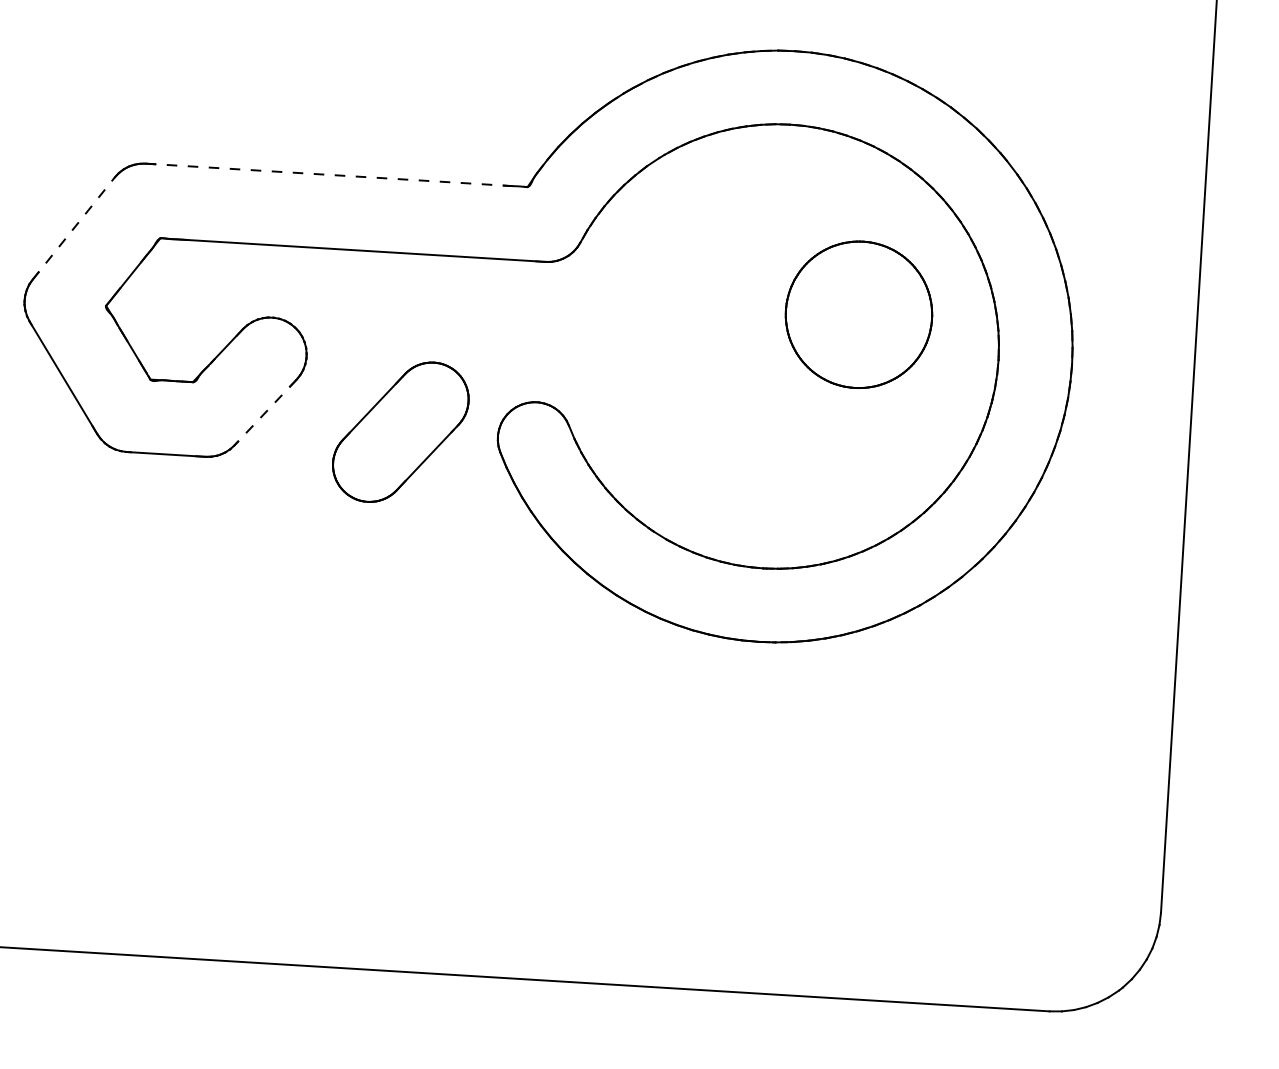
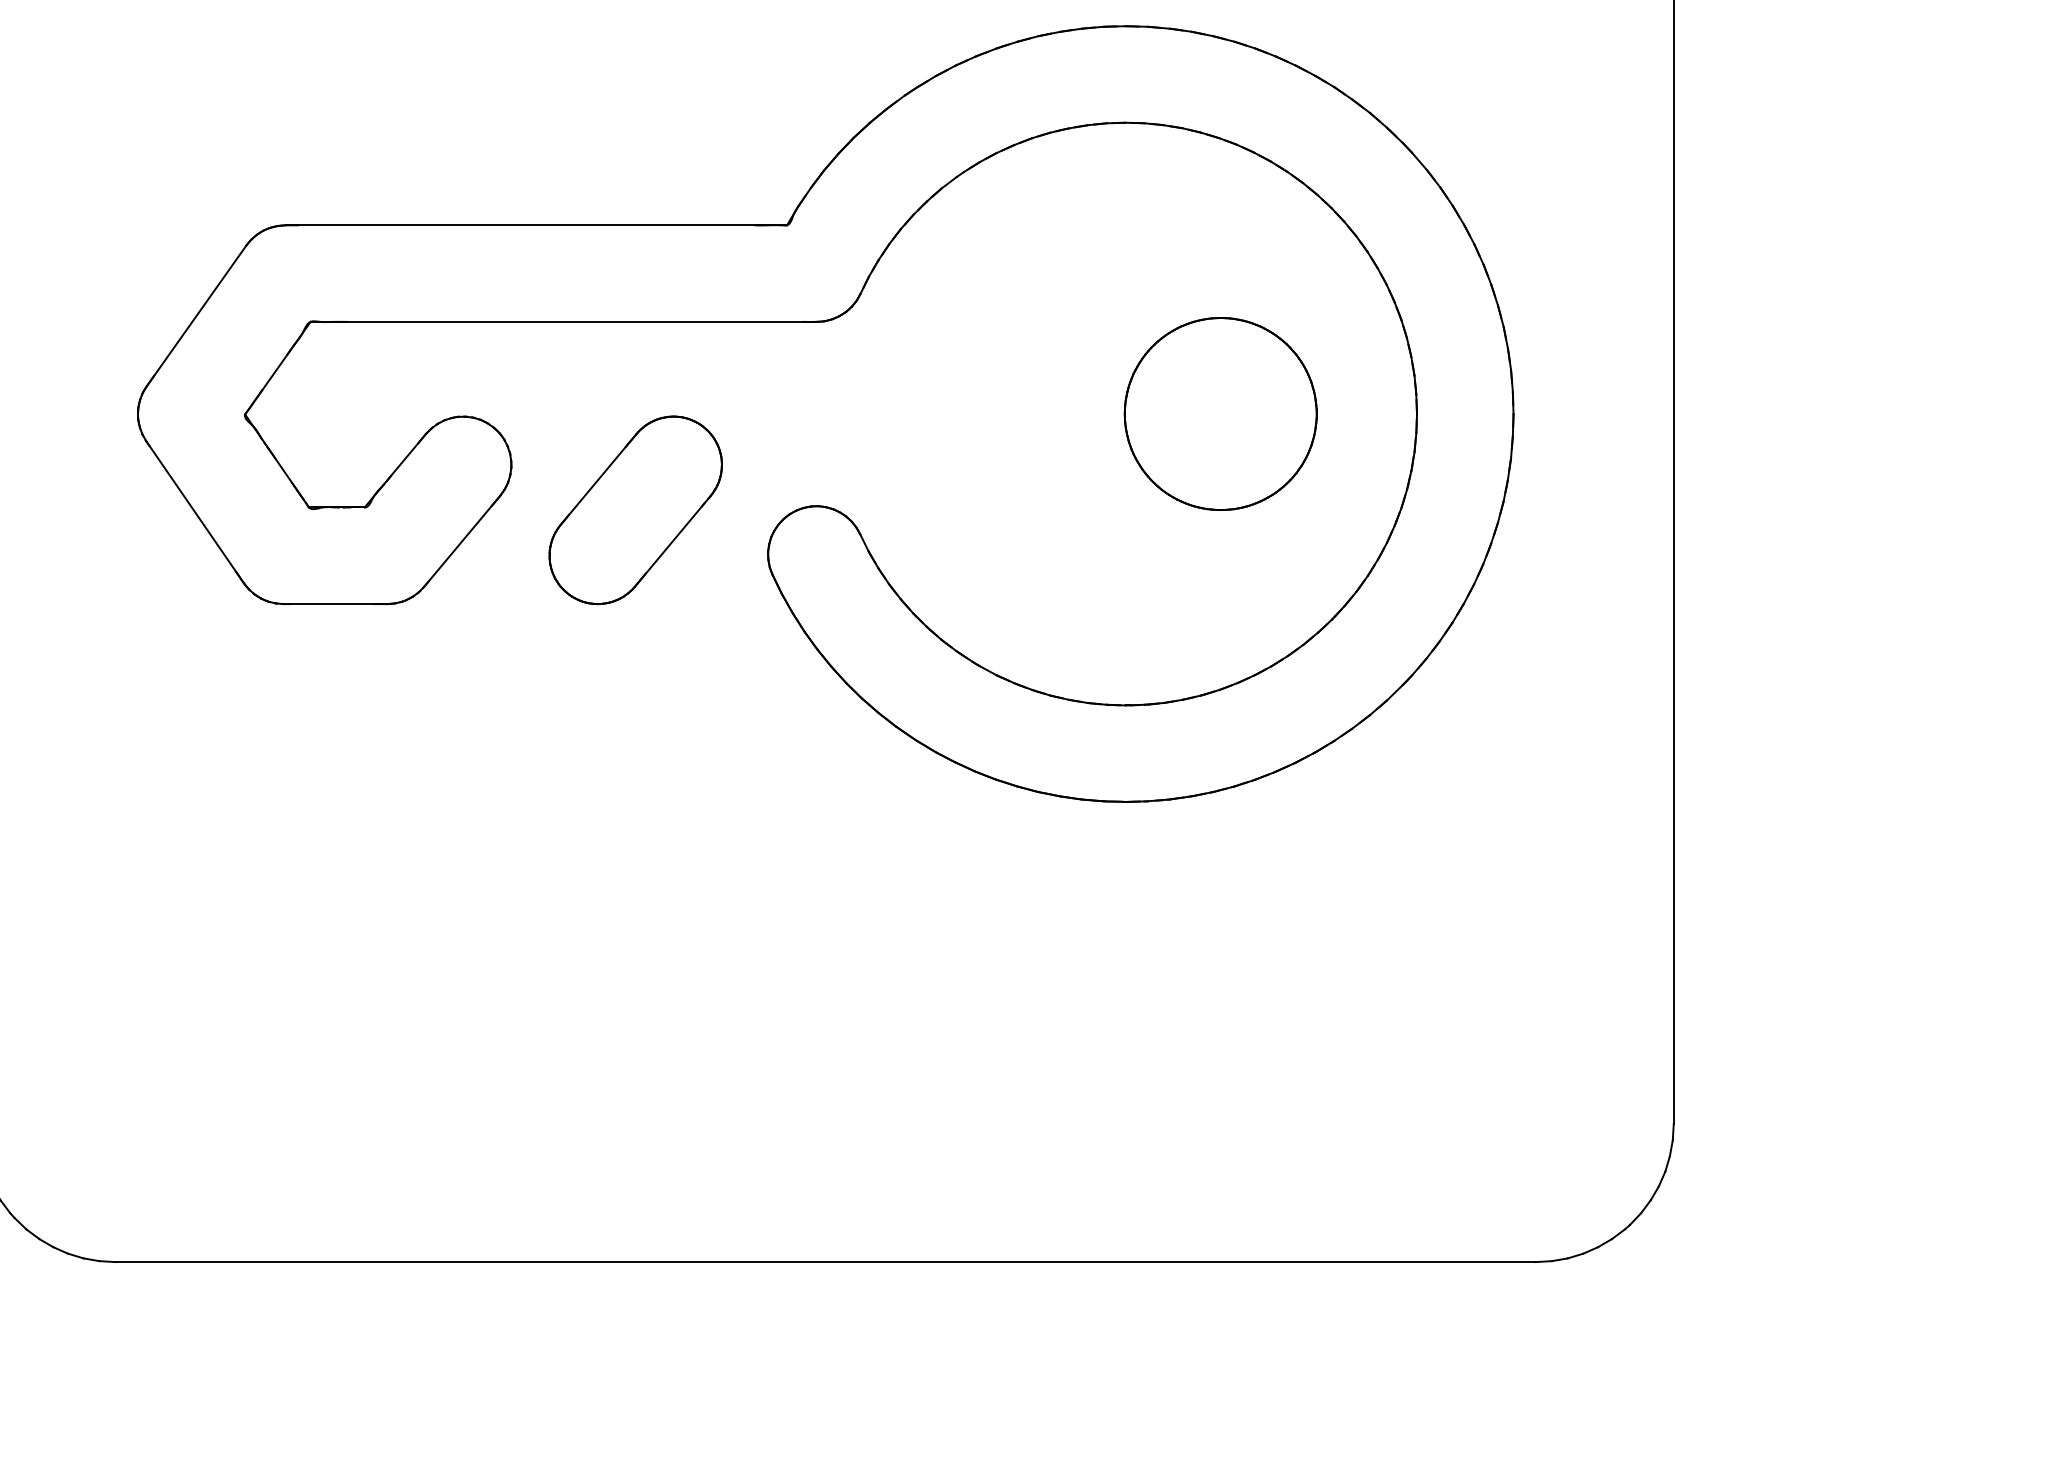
line: (336, 175) -> (536, 225), dashed -> solid
line: (73, 228) -> (196, 315), dashed -> solid
part: (858, 314) -> (1220, 413), moved
line: (265, 412) -> (461, 541), dashed -> solid
part: (400, 432) -> (635, 510), moved

